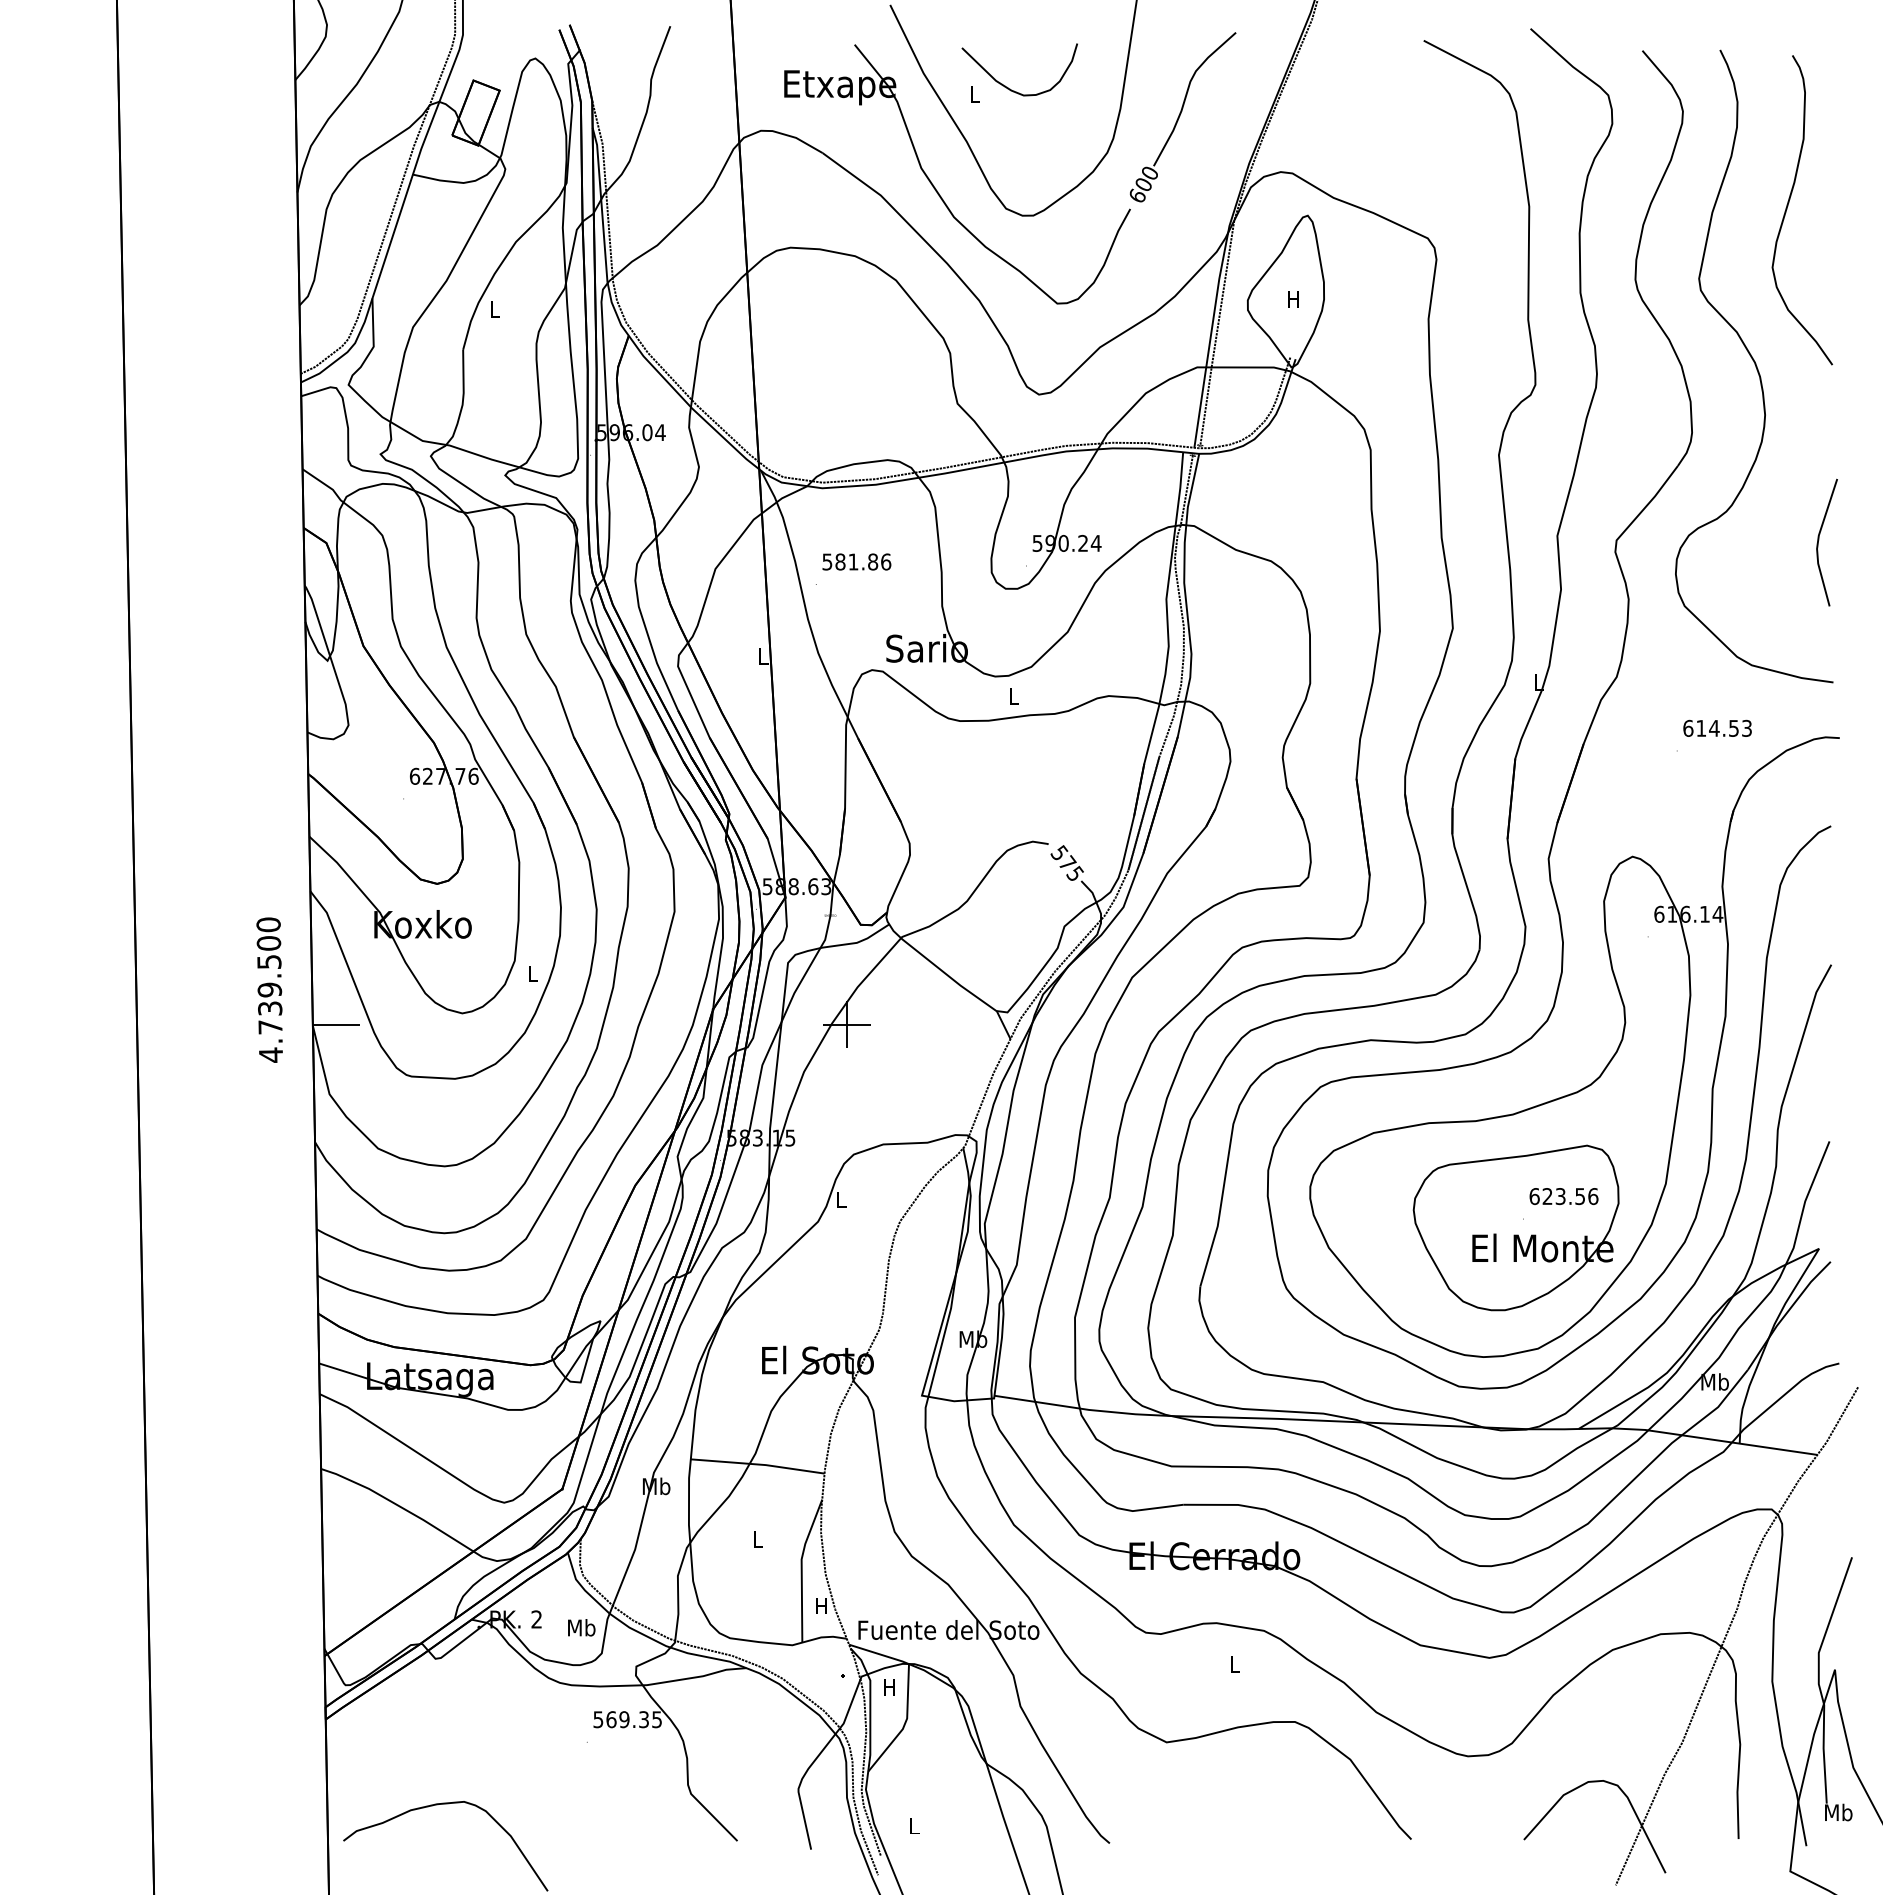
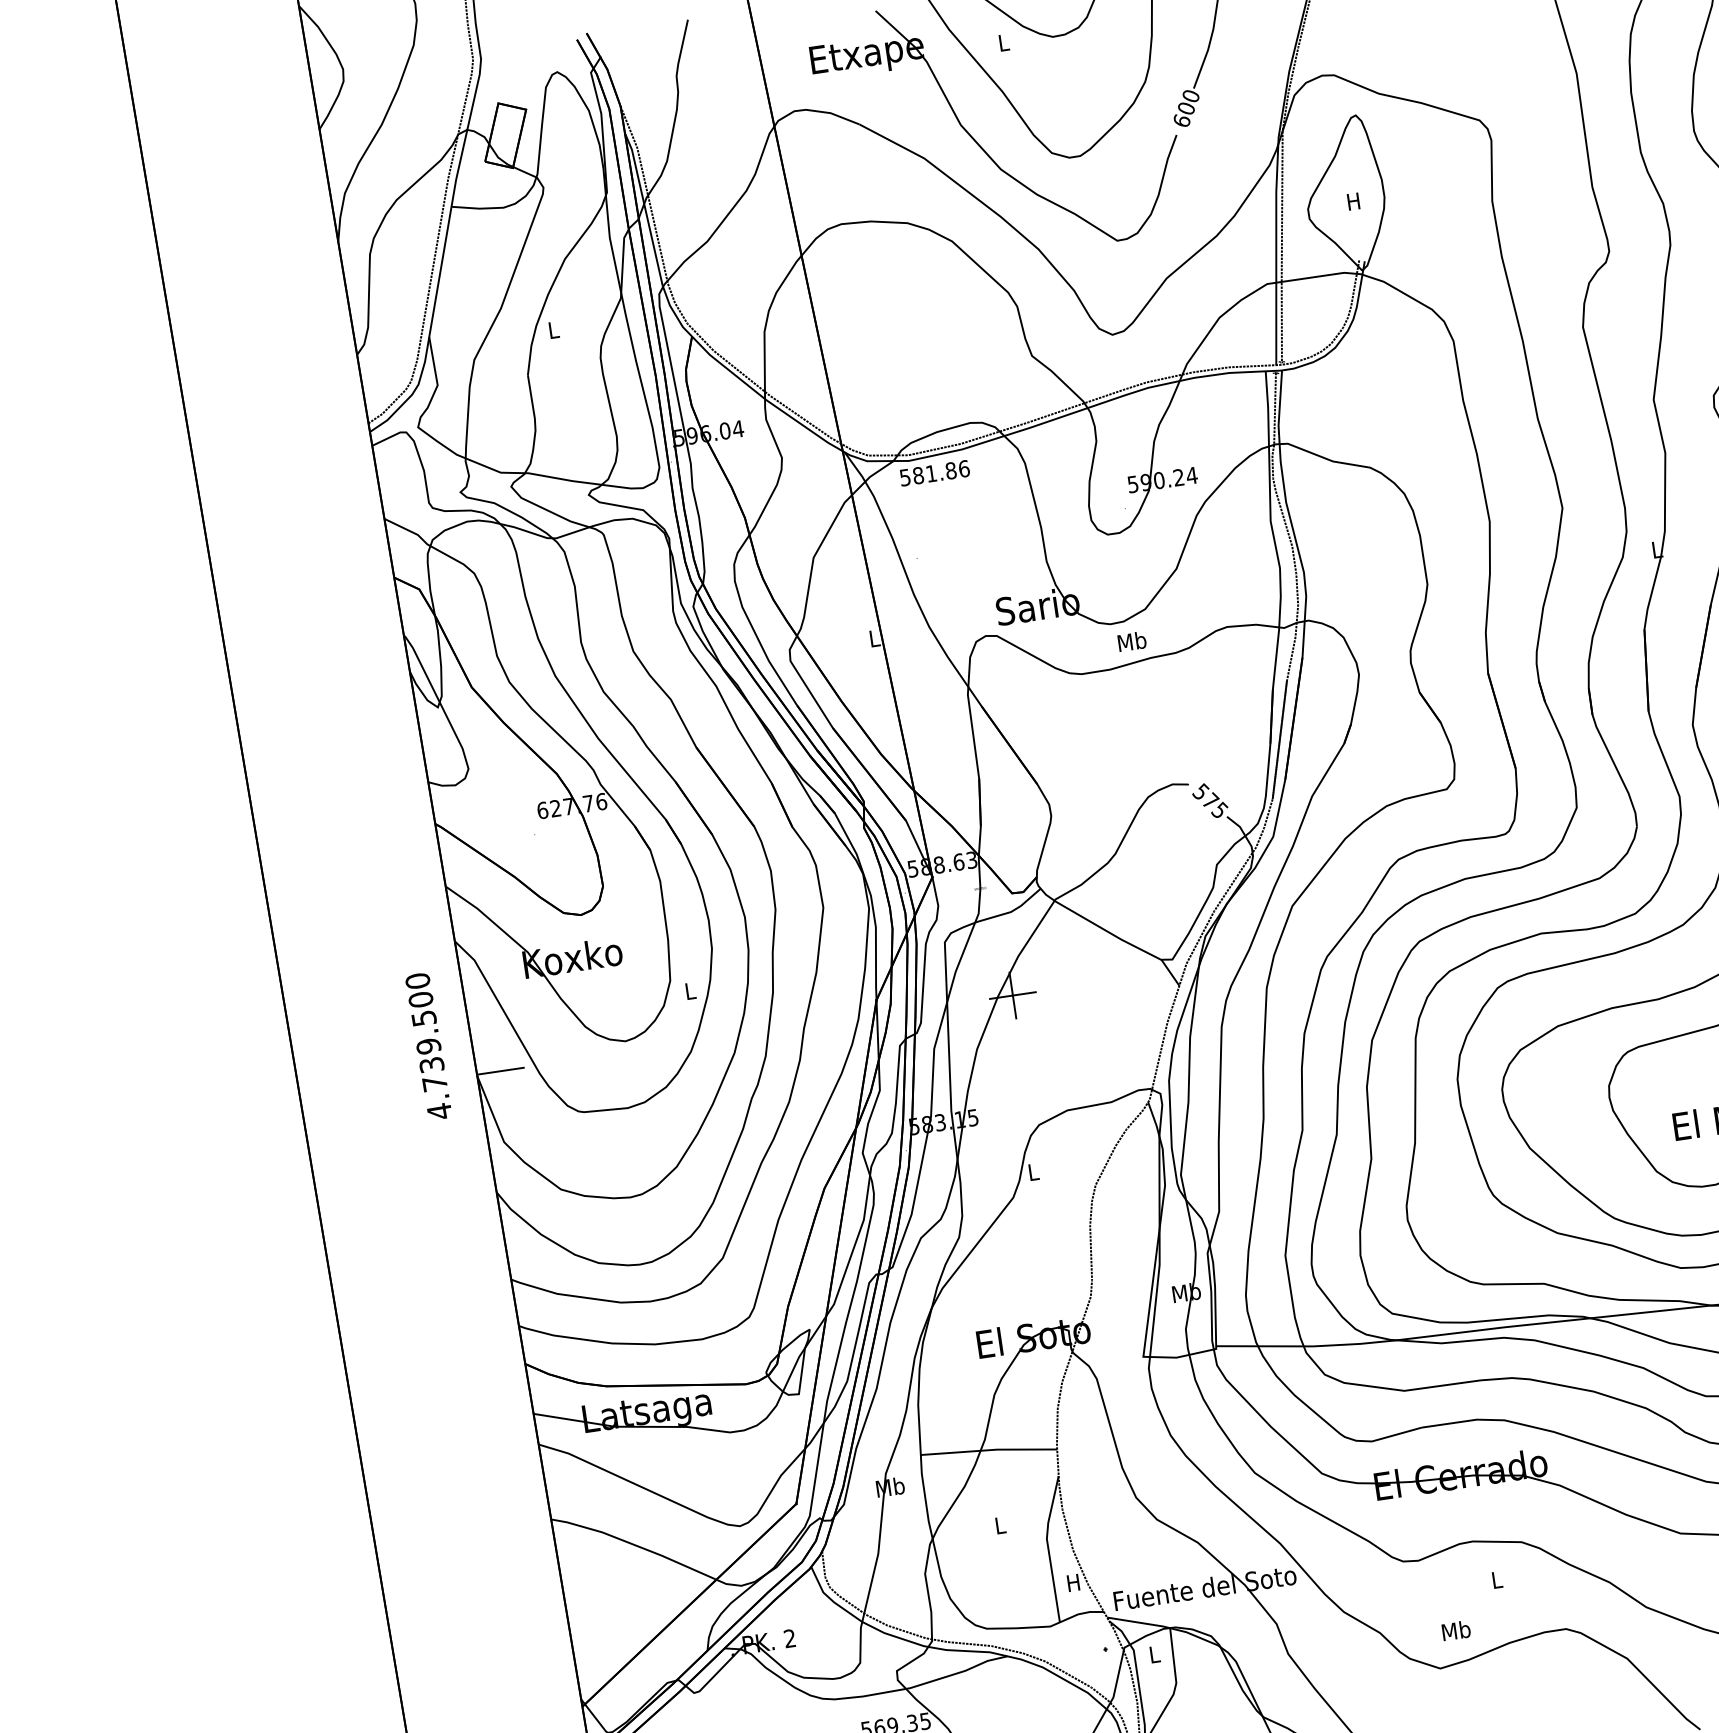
text: (856, 561) -> (934, 472), moved
text: (1013, 696) -> (1131, 641), L -> Mb
text: (581, 1627) -> (1456, 1630), moved
text: (889, 1687) -> (1154, 1654), H -> L

